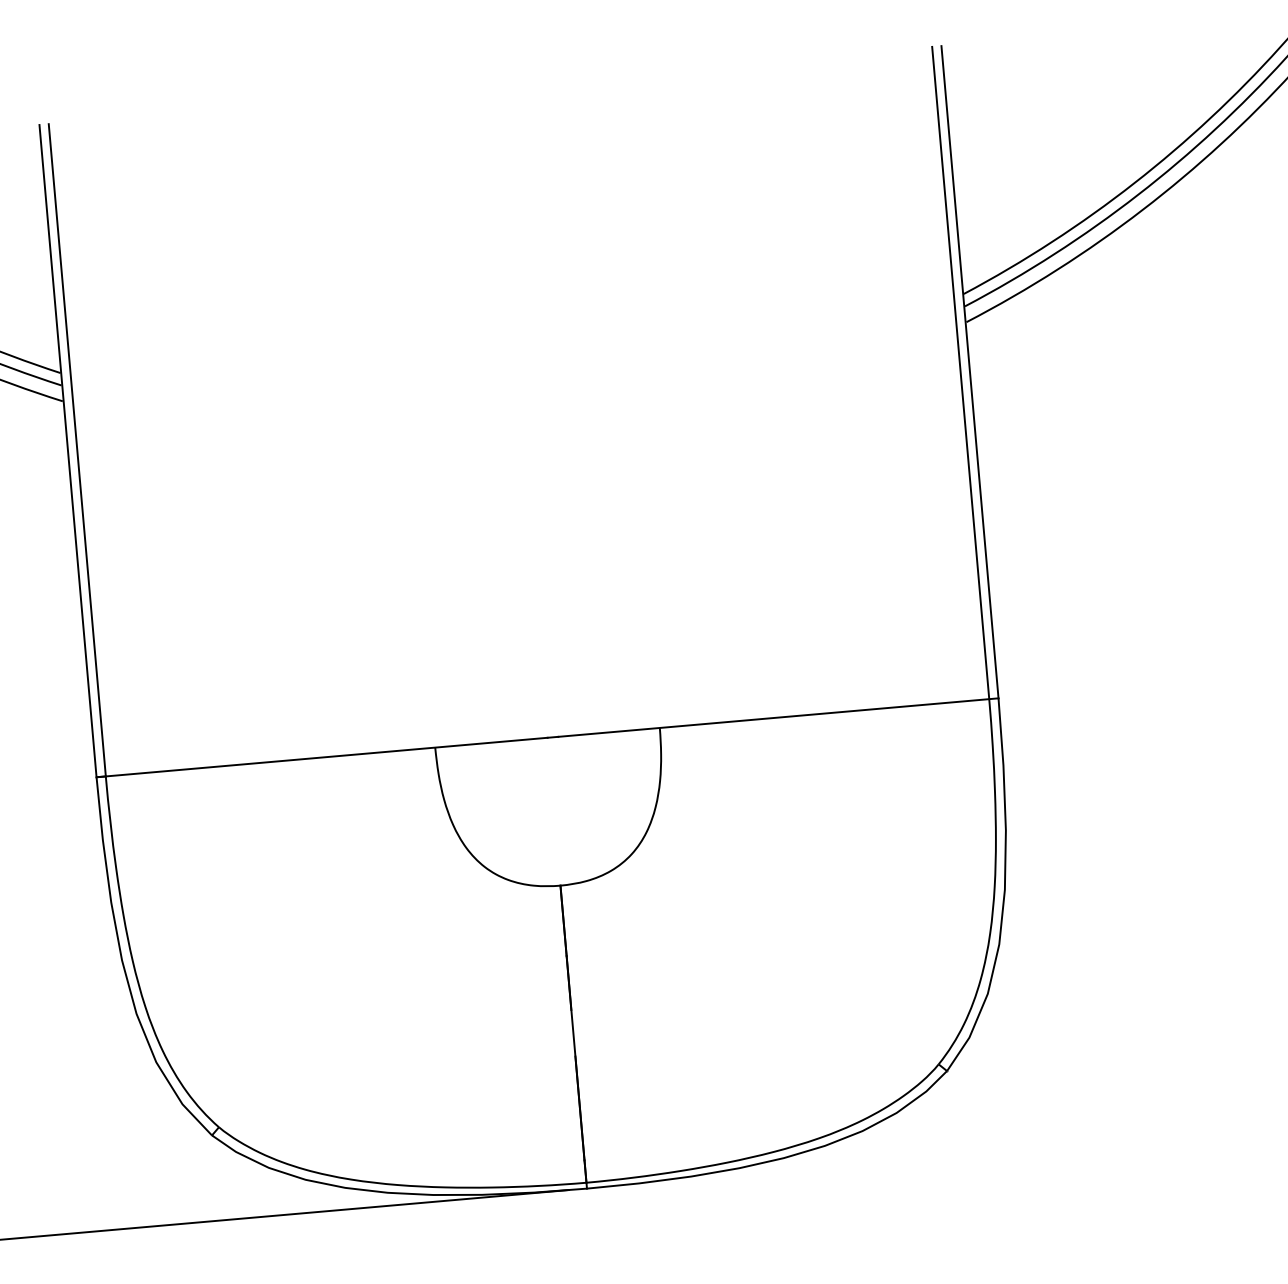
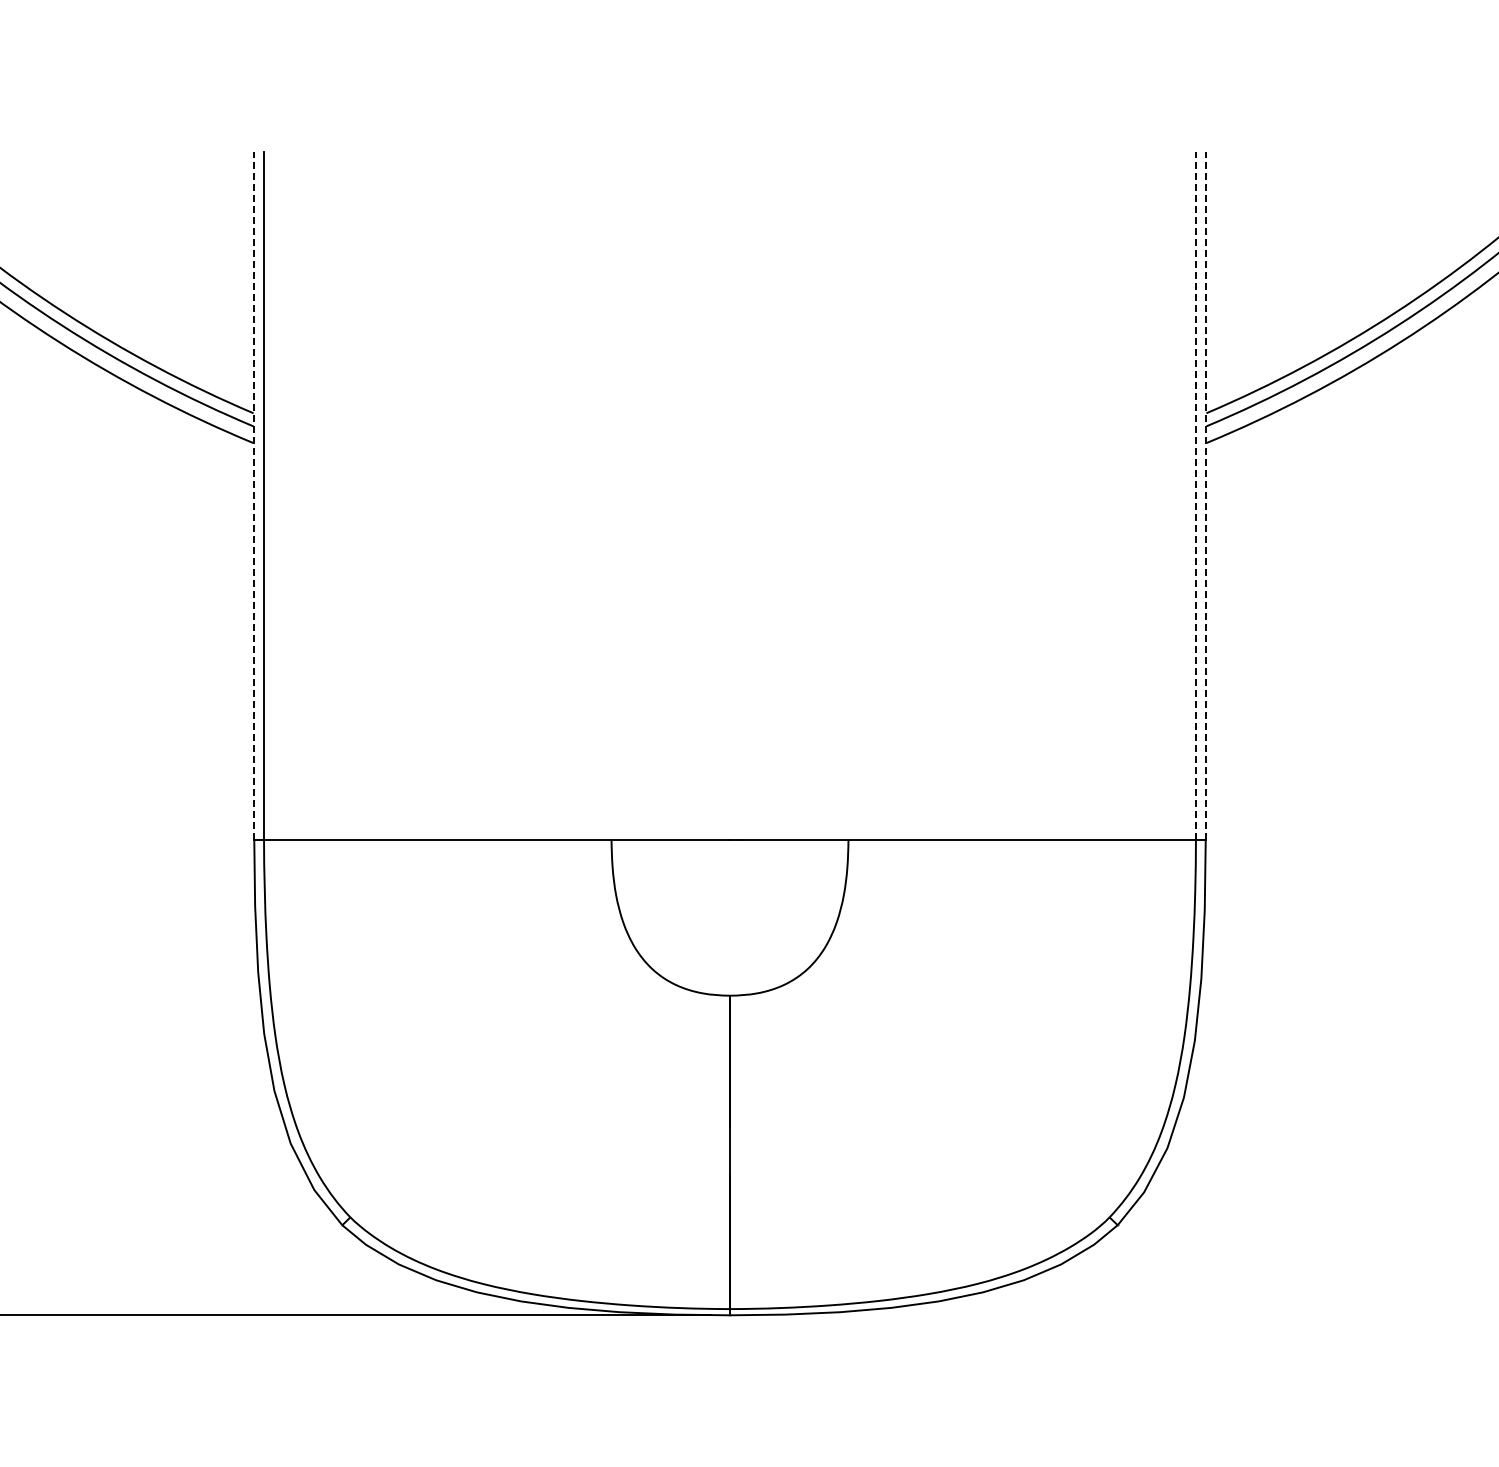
line: (960, 372) -> (1195, 495), solid -> dashed
line: (969, 372) -> (1205, 495), solid -> dashed
line: (68, 450) -> (254, 495), solid -> dashed

